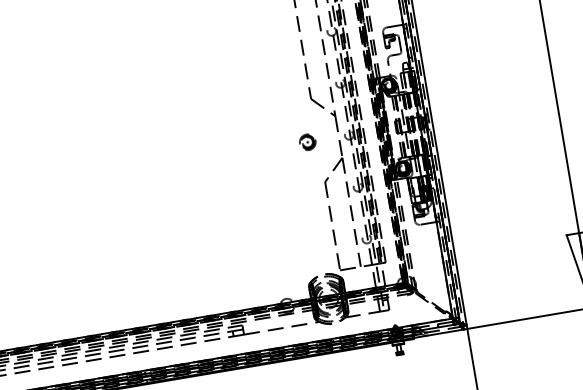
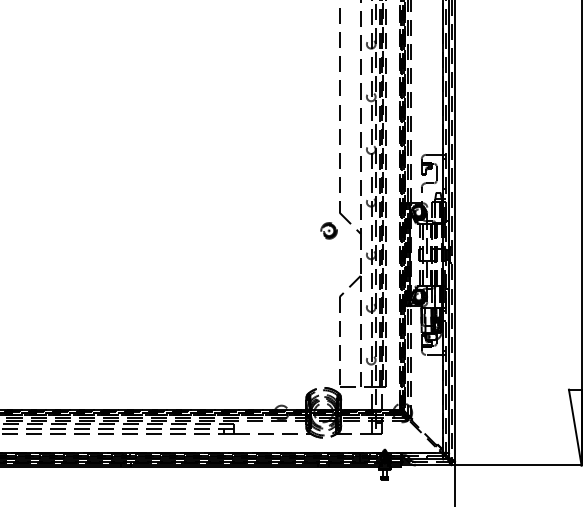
part: (307, 142) -> (328, 230), moved

